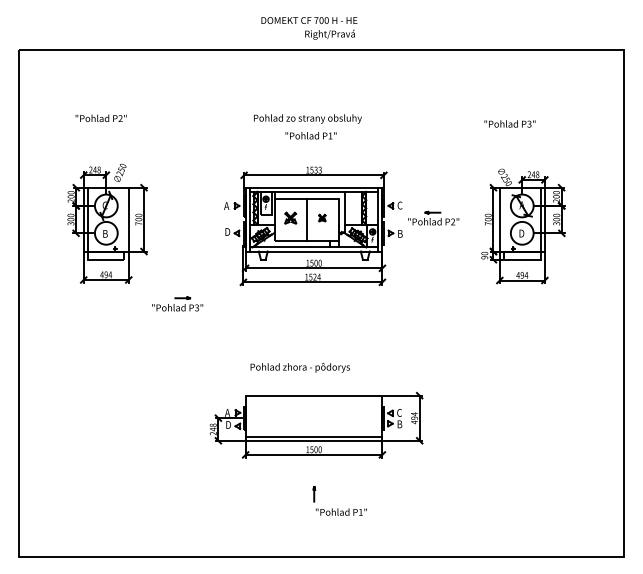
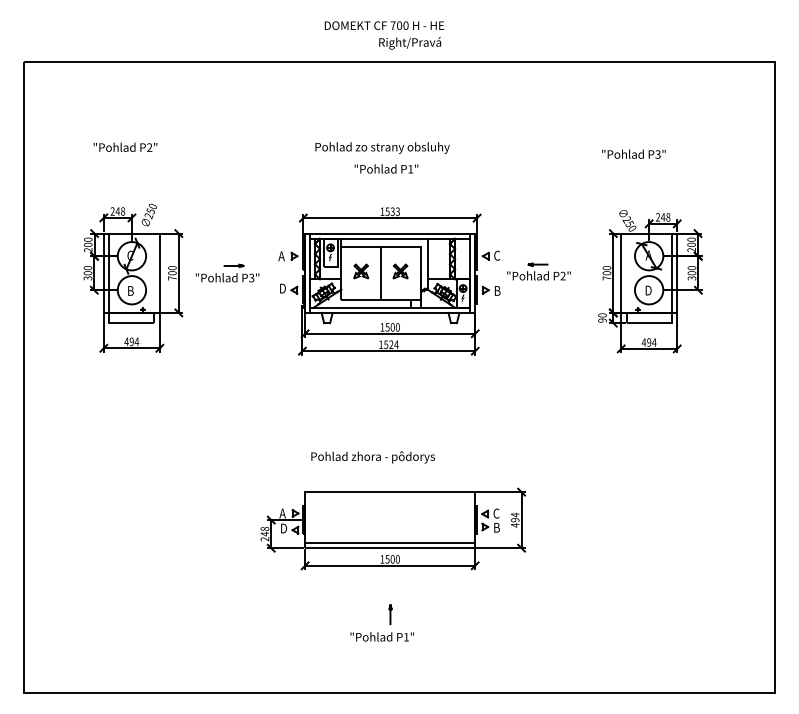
part: (322, 218) -> (400, 271), size x1.67
part: (177, 303) -> (227, 272), moved
text: (341, 511) -> (382, 636), moved

